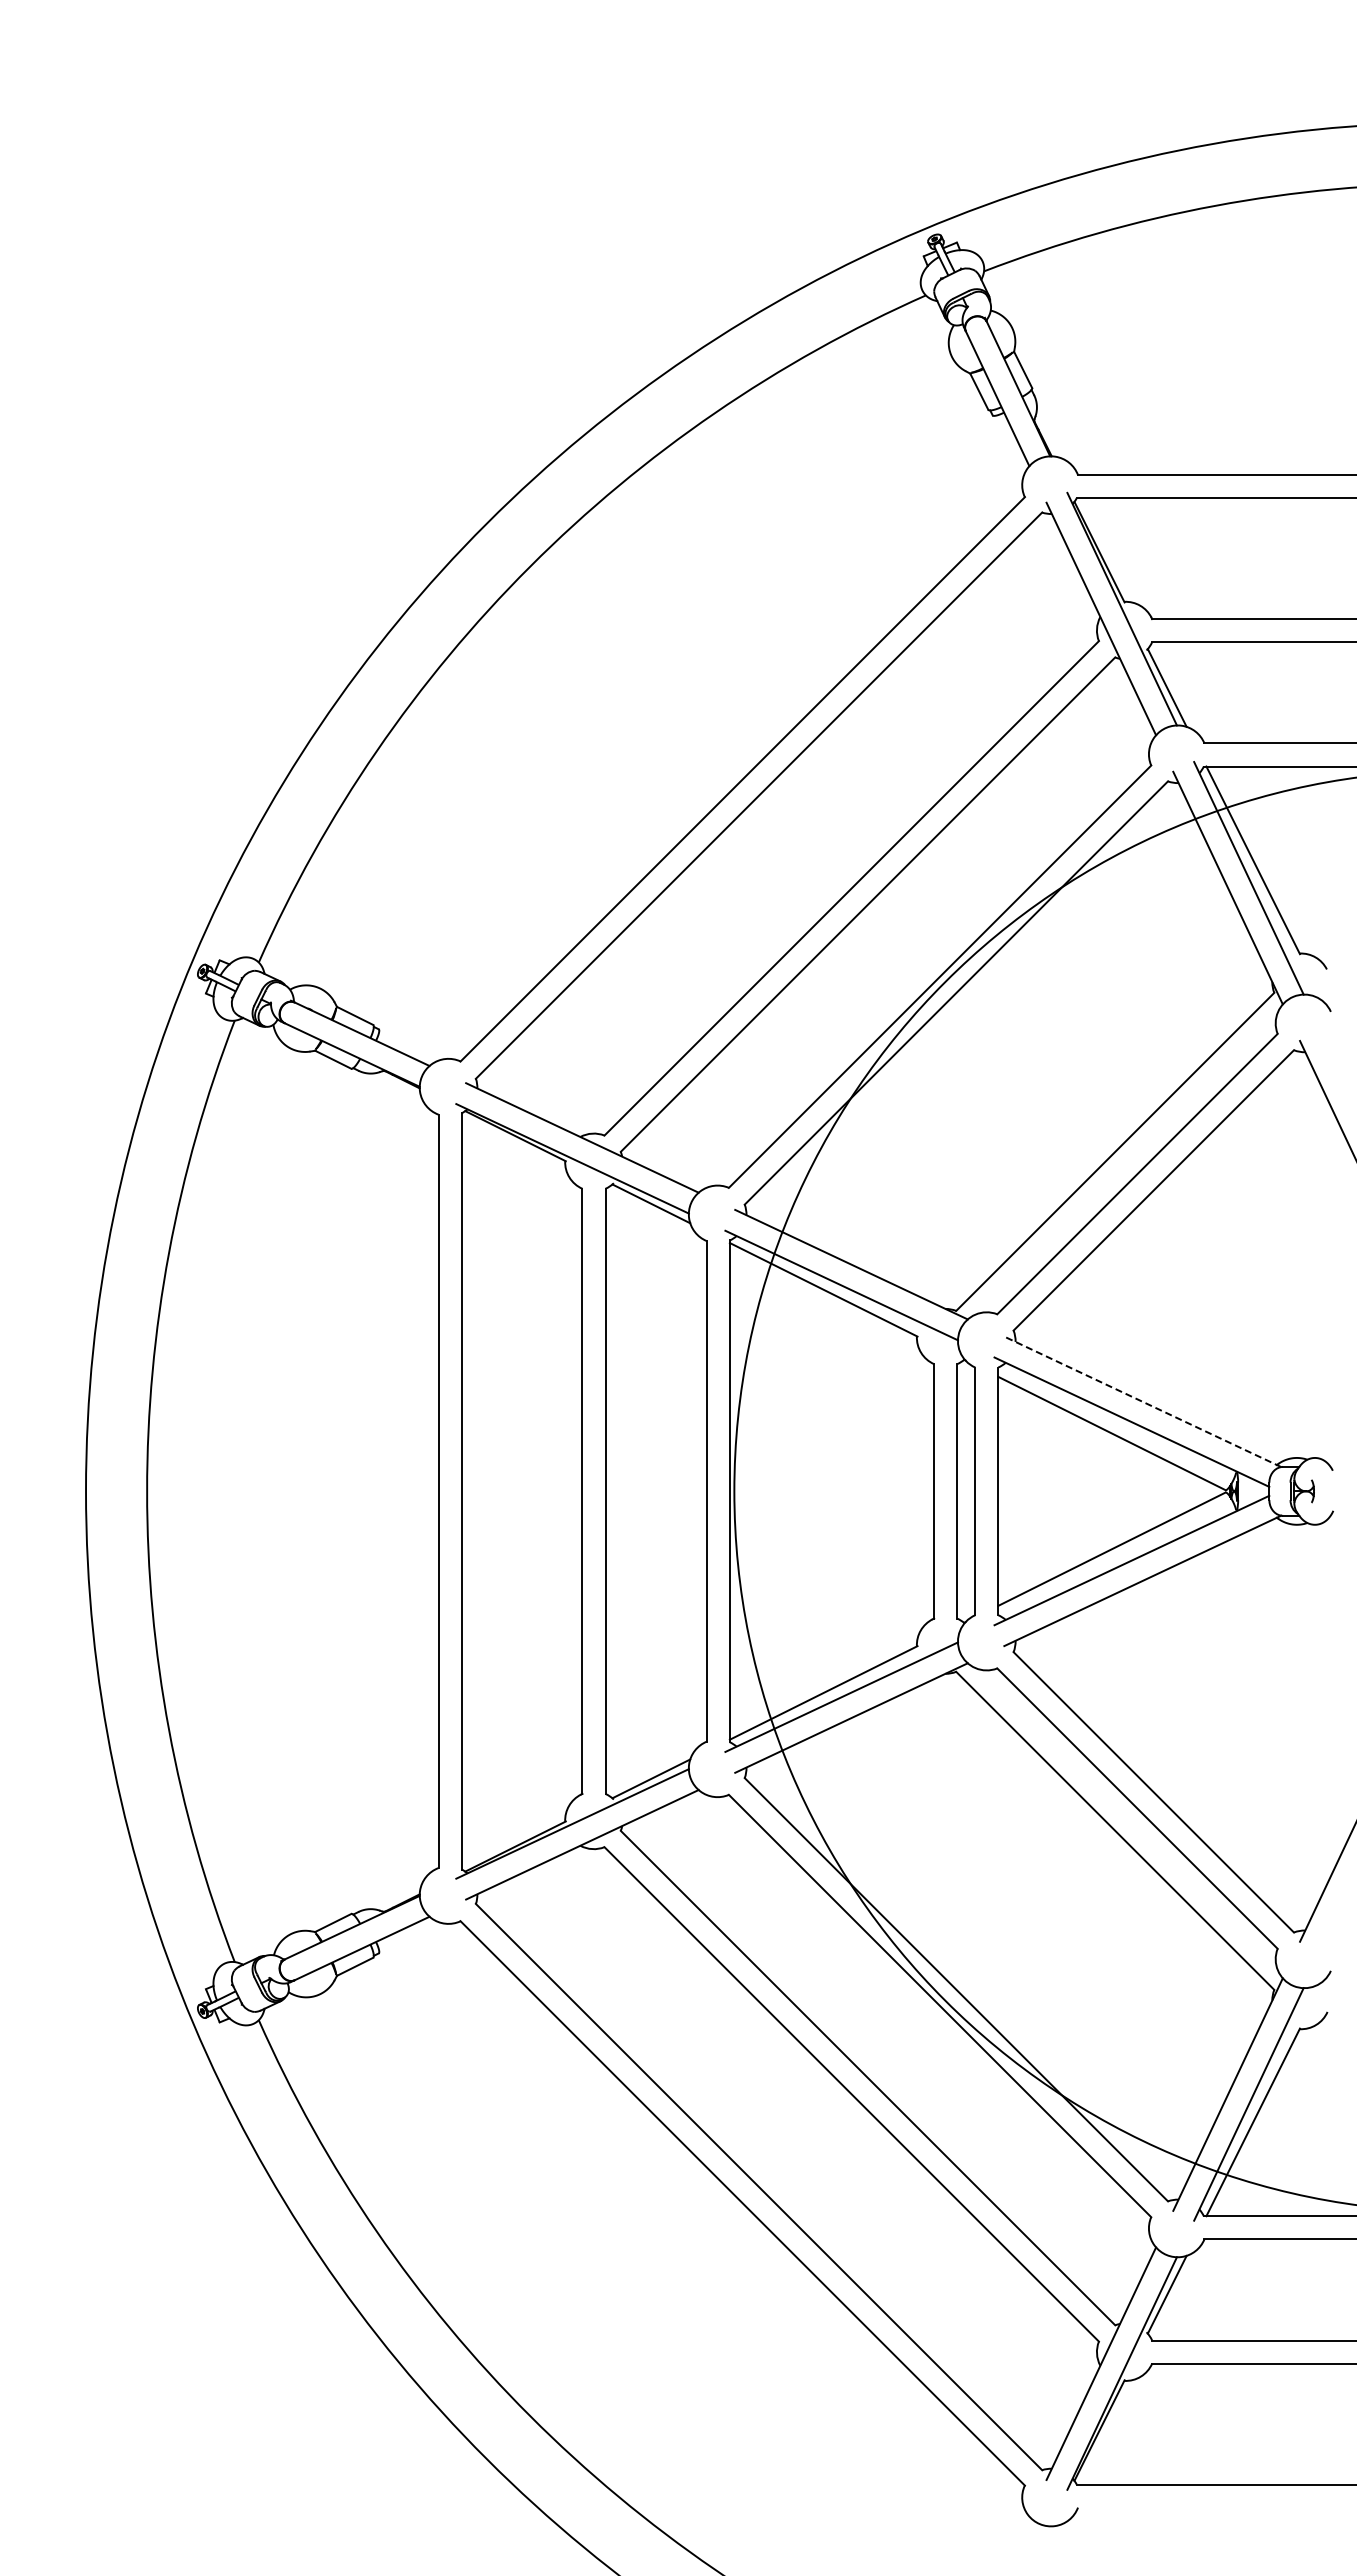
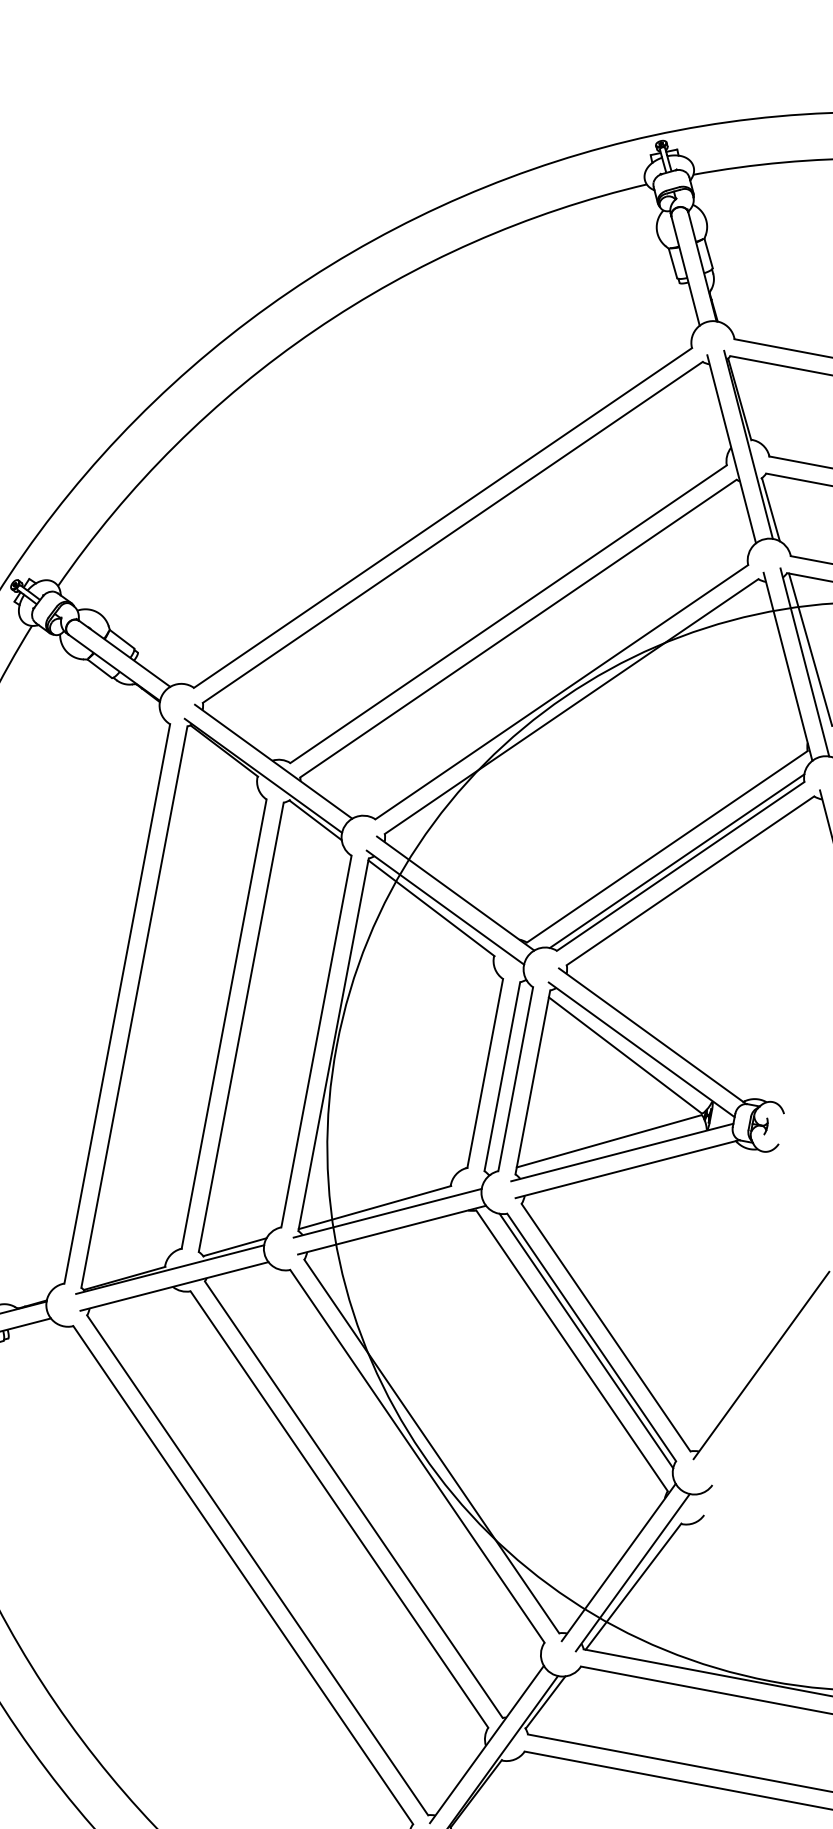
line: (1131, 1168) -> (677, 861), added
line: (1142, 1401) -> (652, 1035), dashed -> solid
line: (1131, 1814) -> (586, 1341), added

